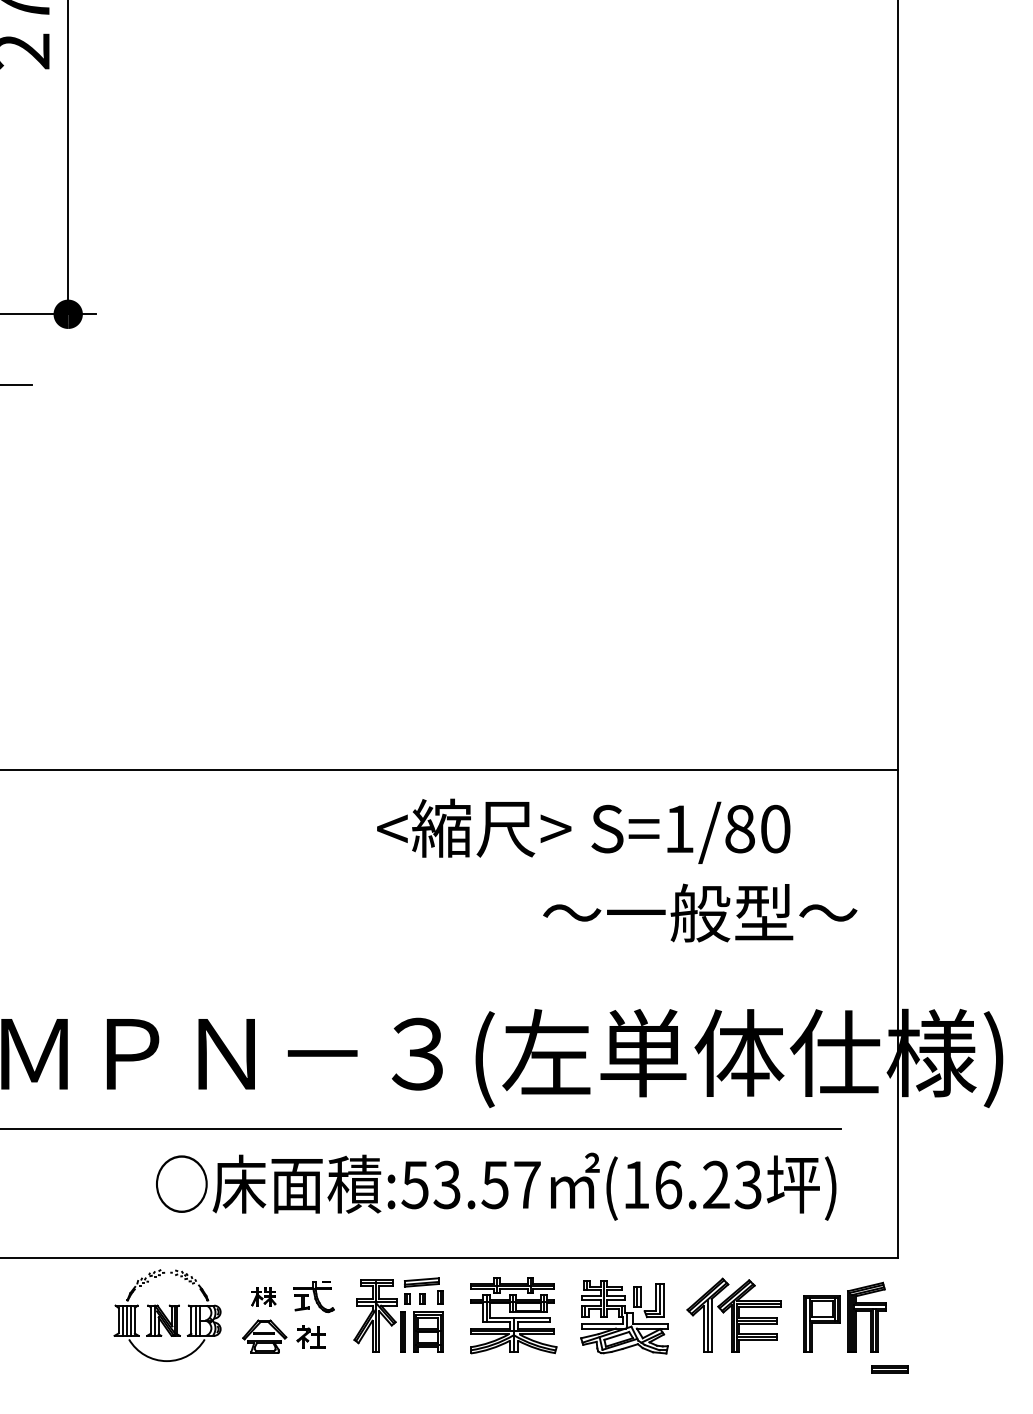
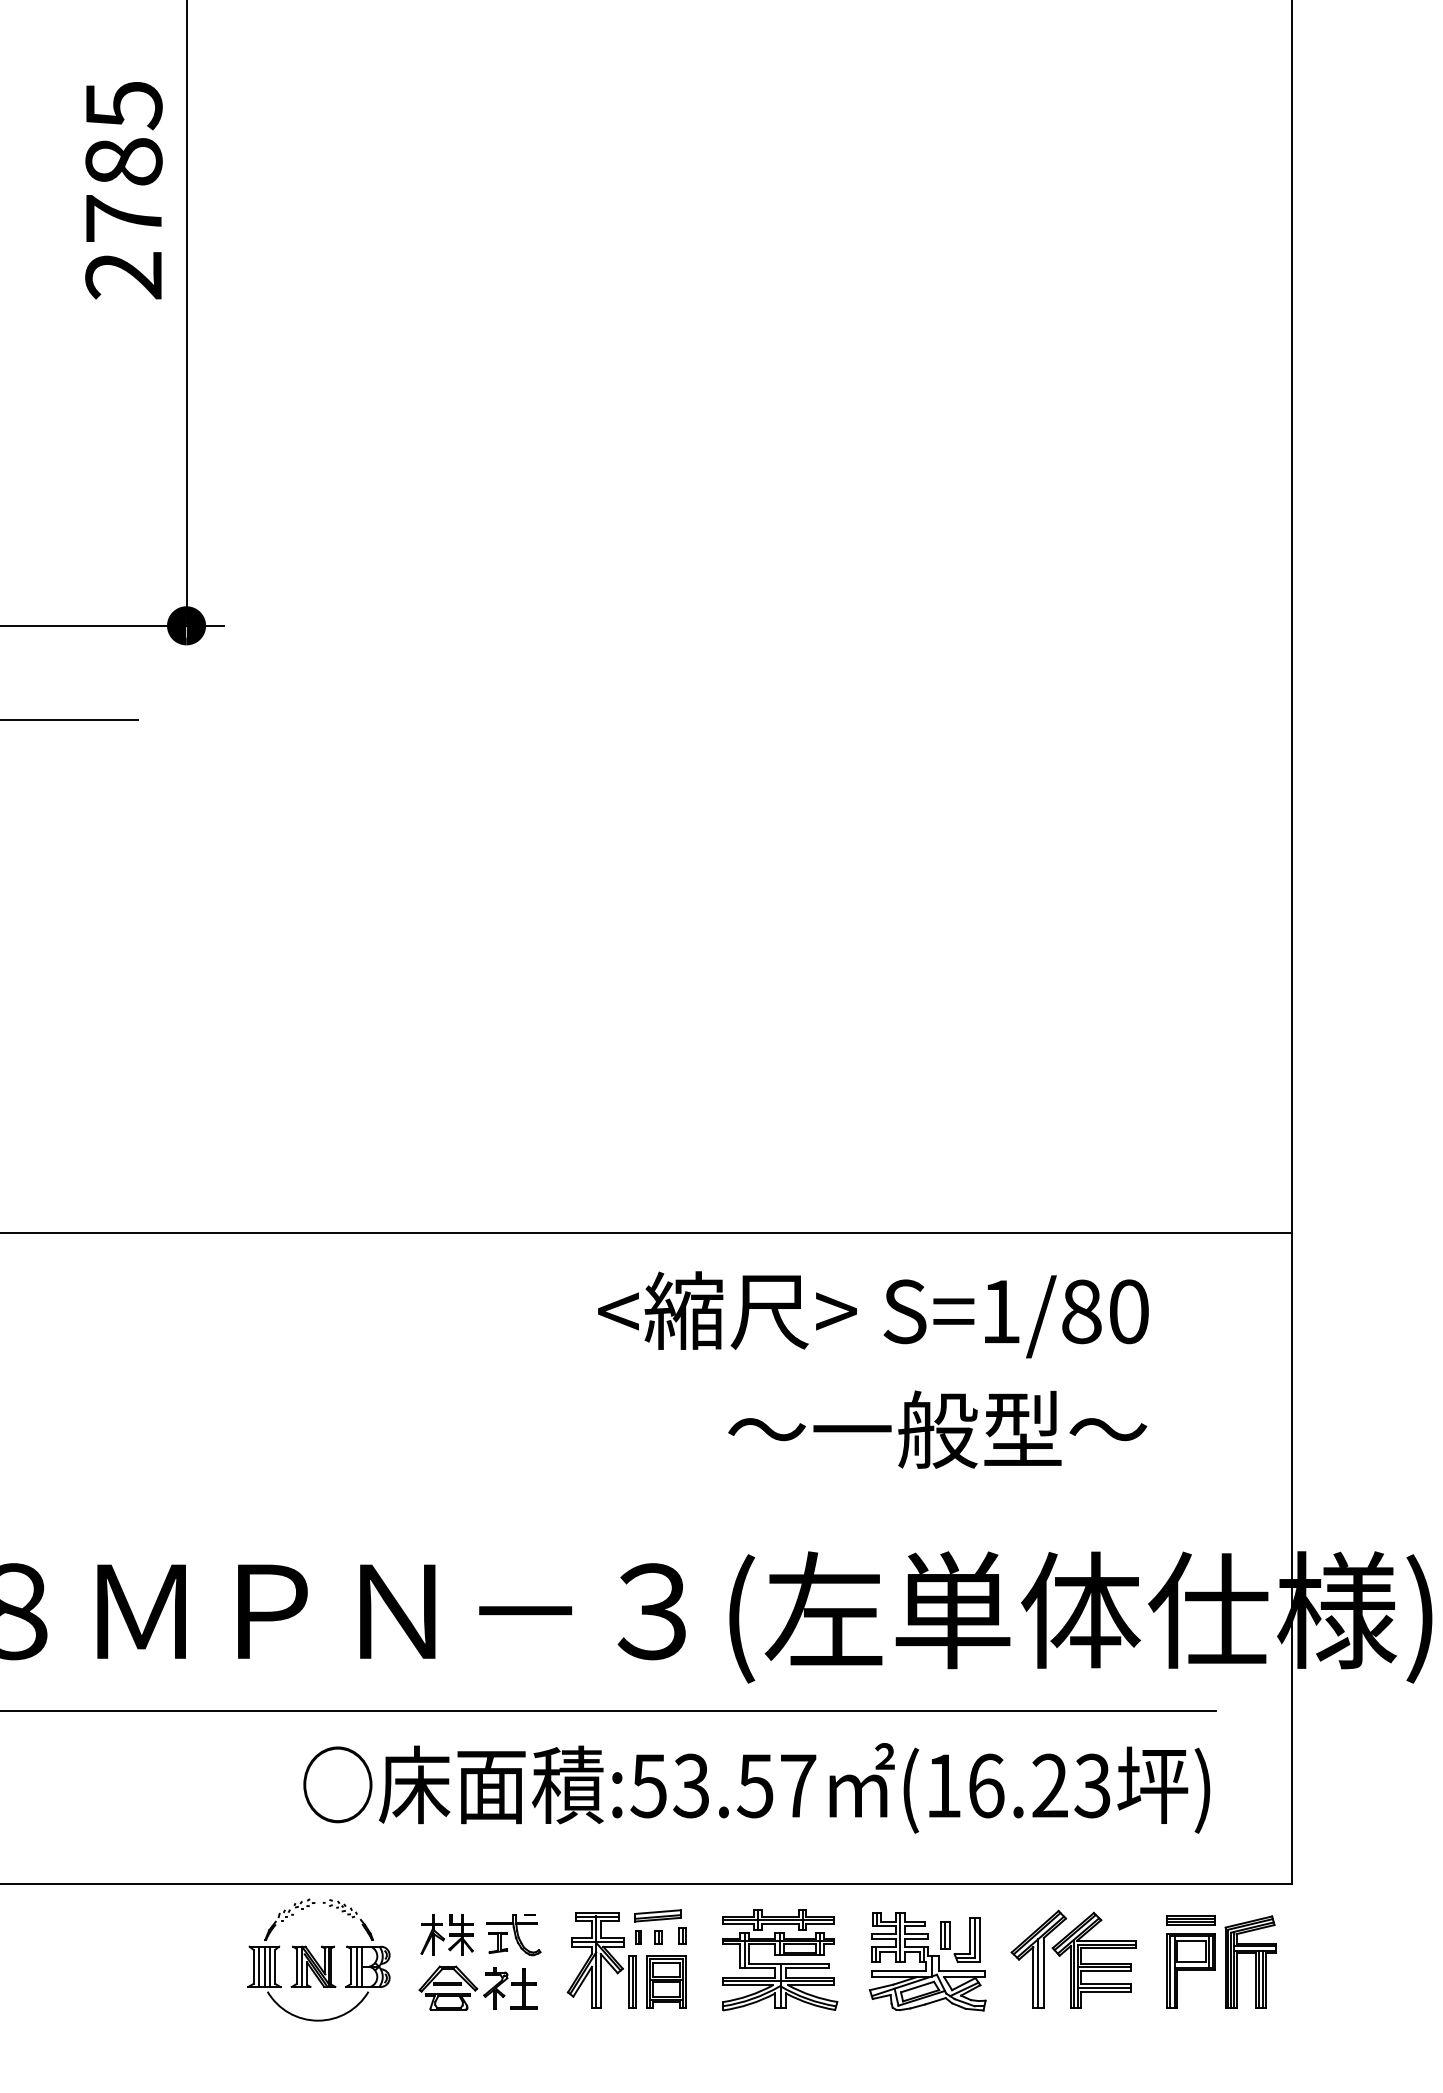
text: (700, 912) -> (937, 1429), moved
part: (263, 1296) -> (446, 1934), size x1.67
part: (311, 1336) -> (510, 1988), size x1.43
part: (889, 1369) -> (1190, 1920), moved

